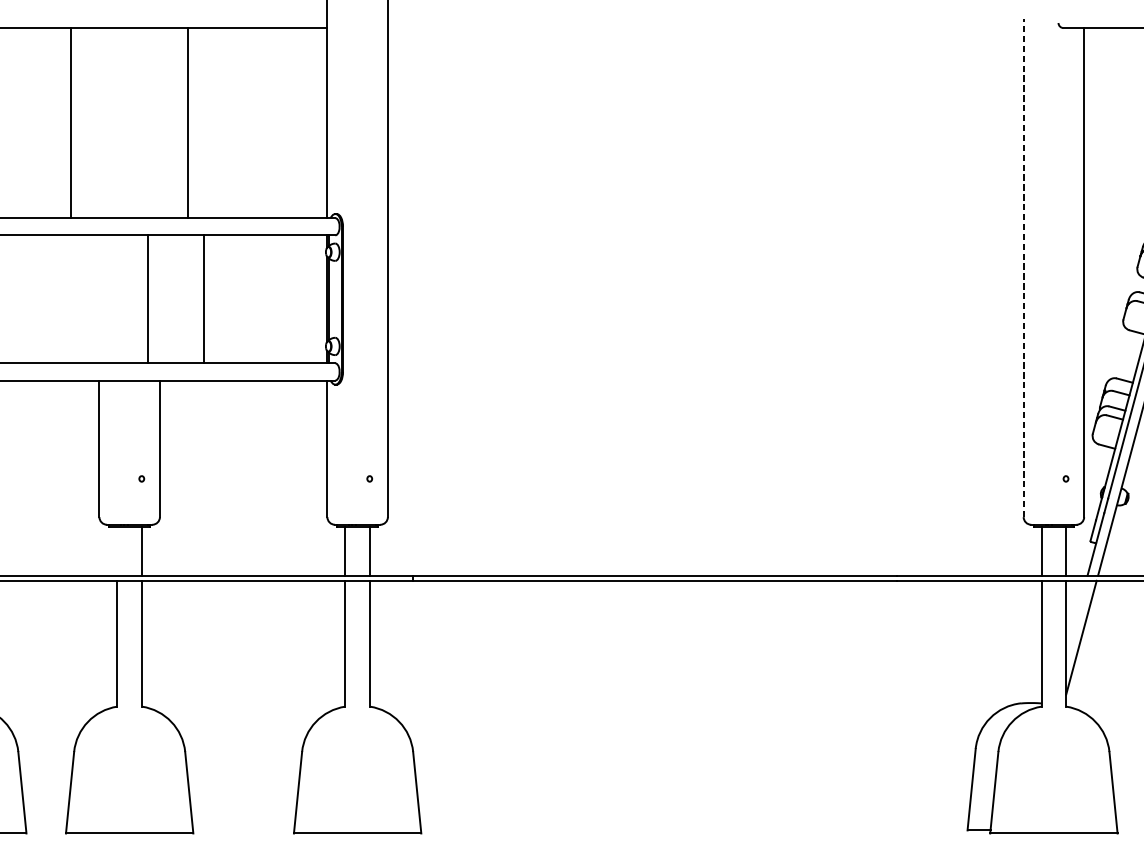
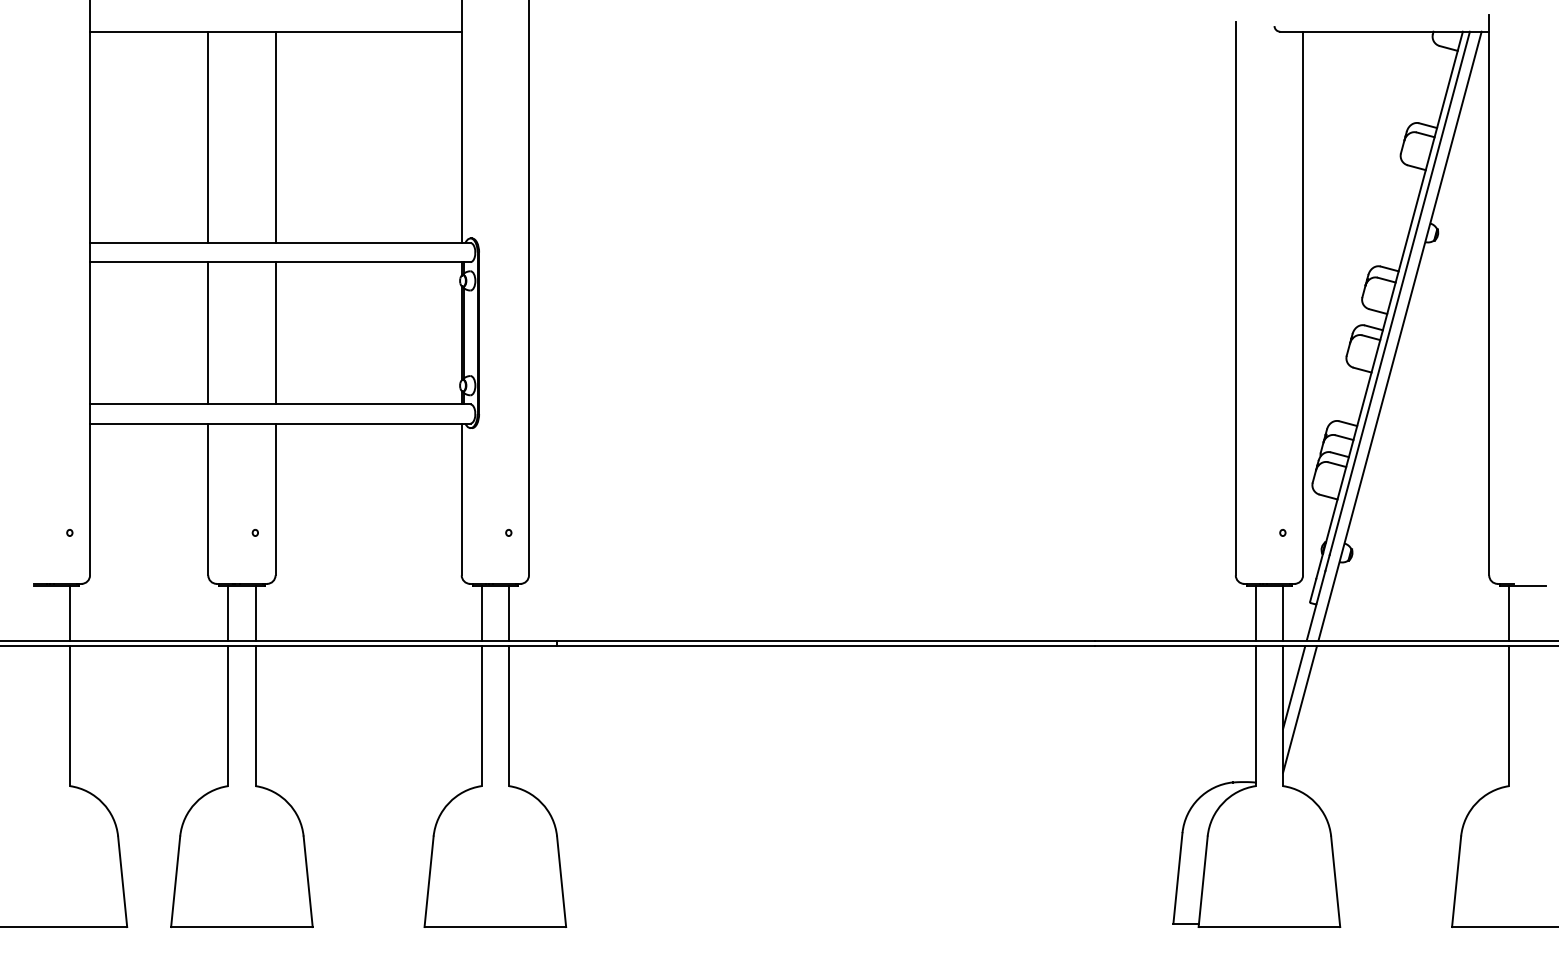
line: (70, 123) -> (208, 137), moved
line: (187, 123) -> (275, 137), moved
line: (1023, 268) -> (1235, 298), dashed -> solid
line: (148, 299) -> (208, 333), moved
line: (203, 299) -> (275, 333), moved
line: (117, 551) -> (228, 613), added
line: (1076, 617) -> (1294, 687), added

